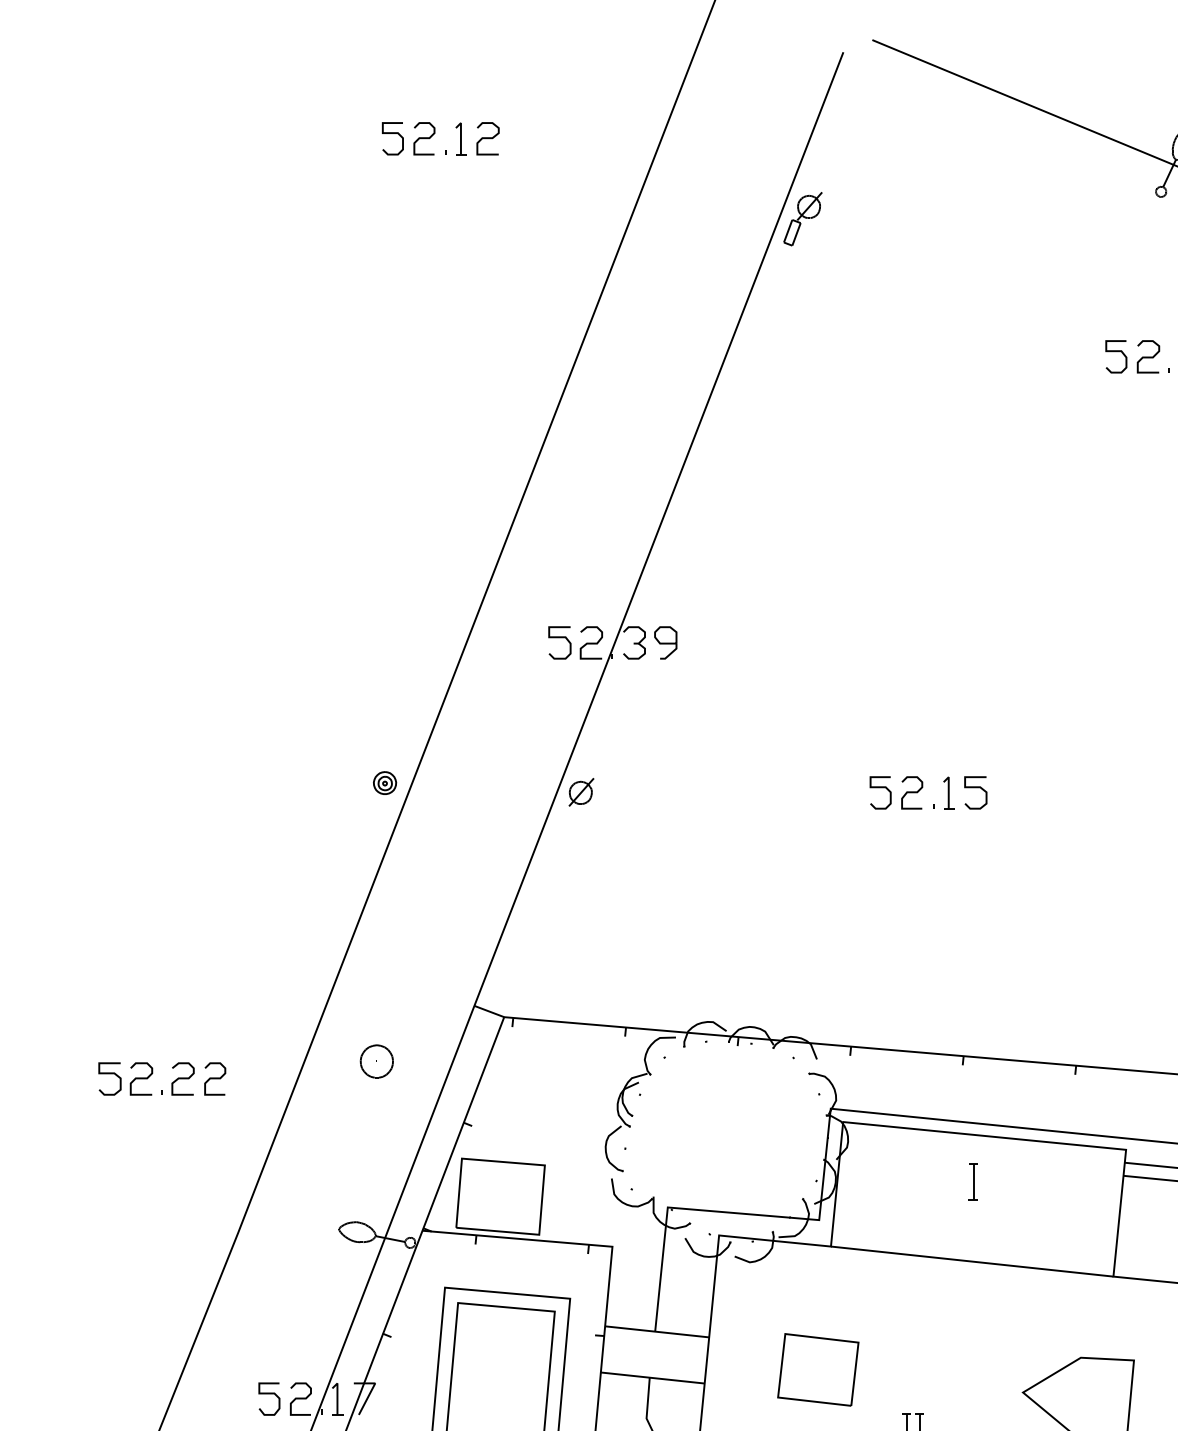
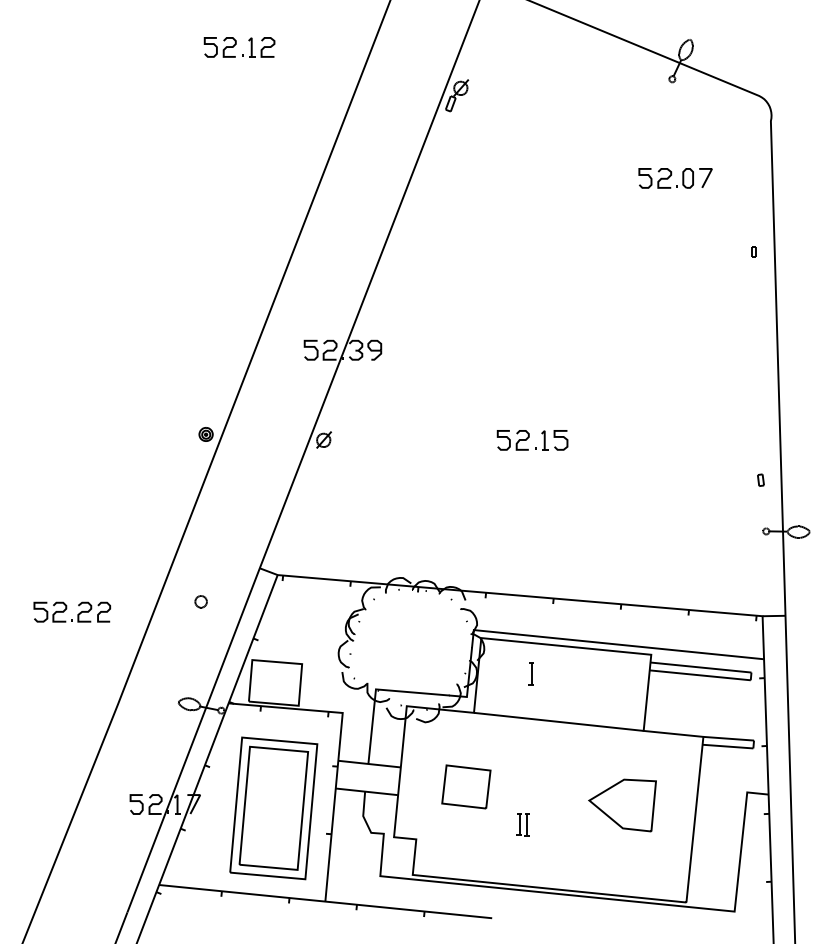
part: (375, 1061) -> (200, 601), size x0.6
part: (971, 1181) -> (530, 673), moved

